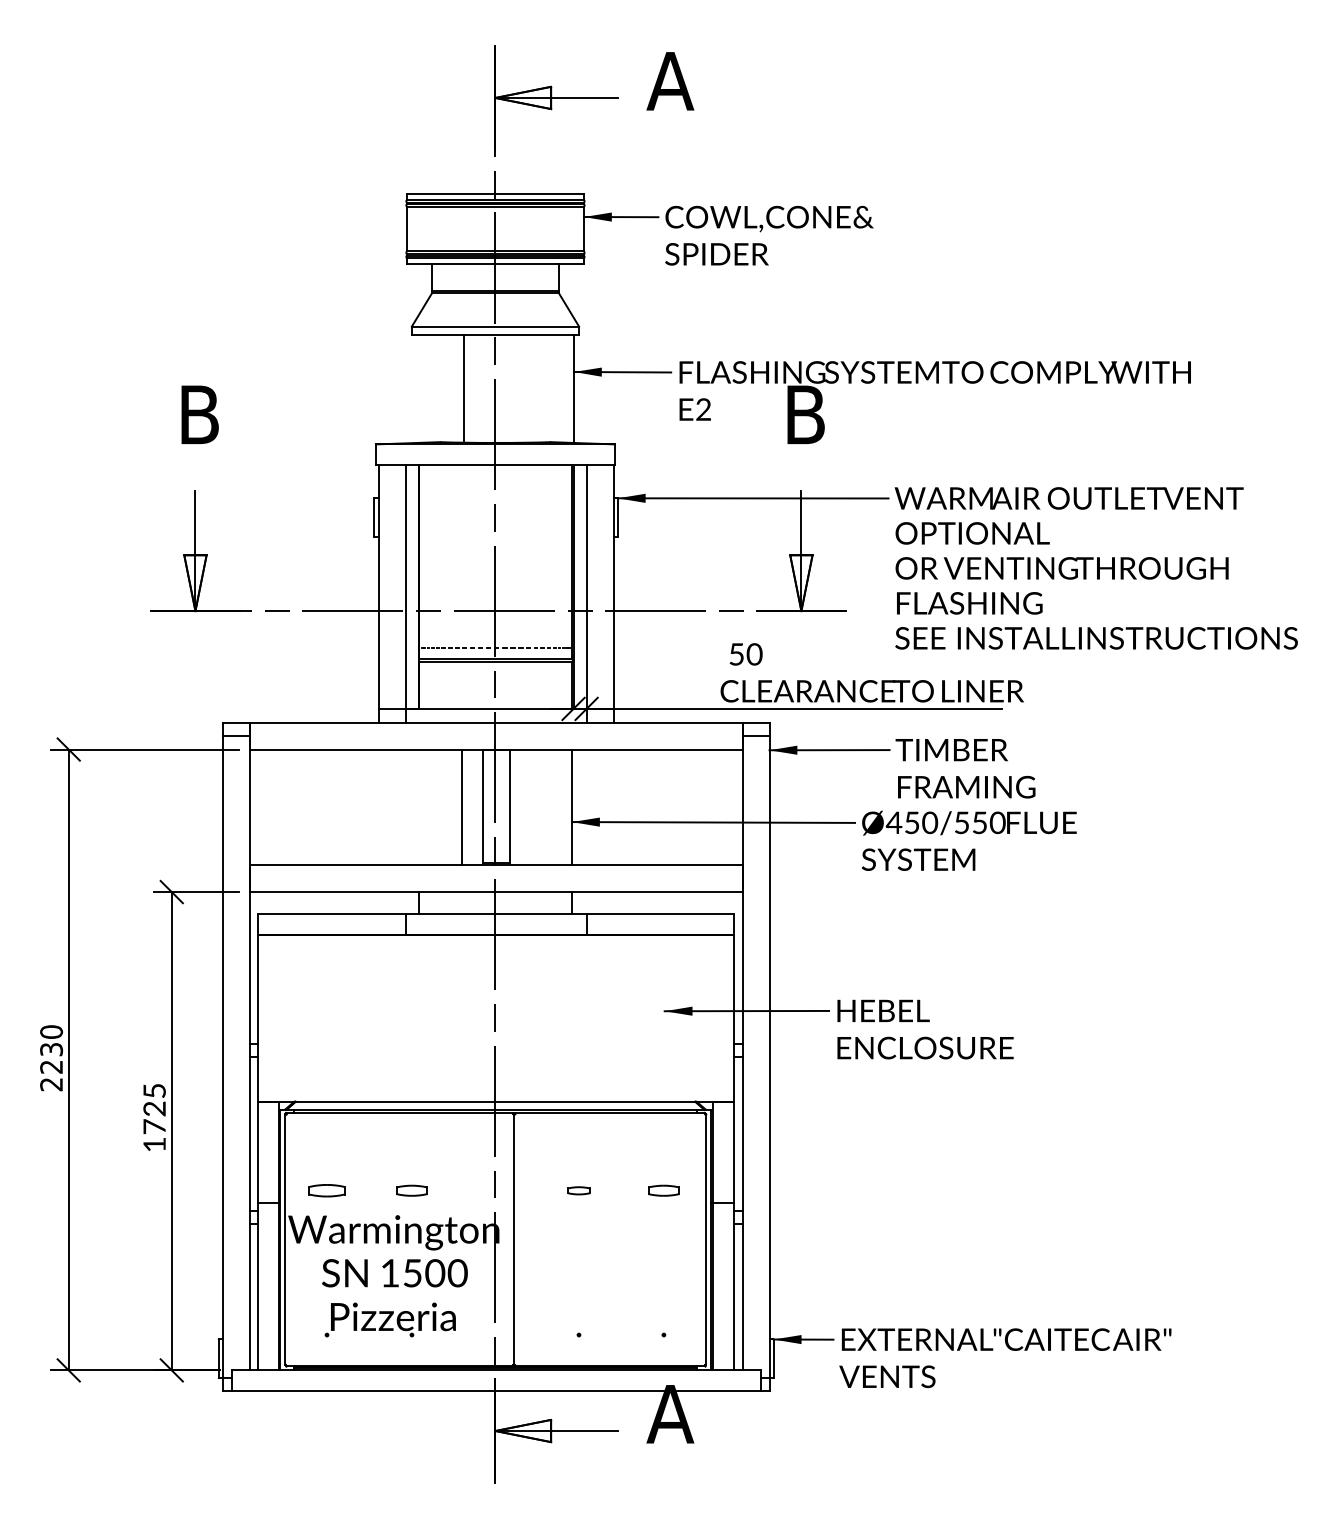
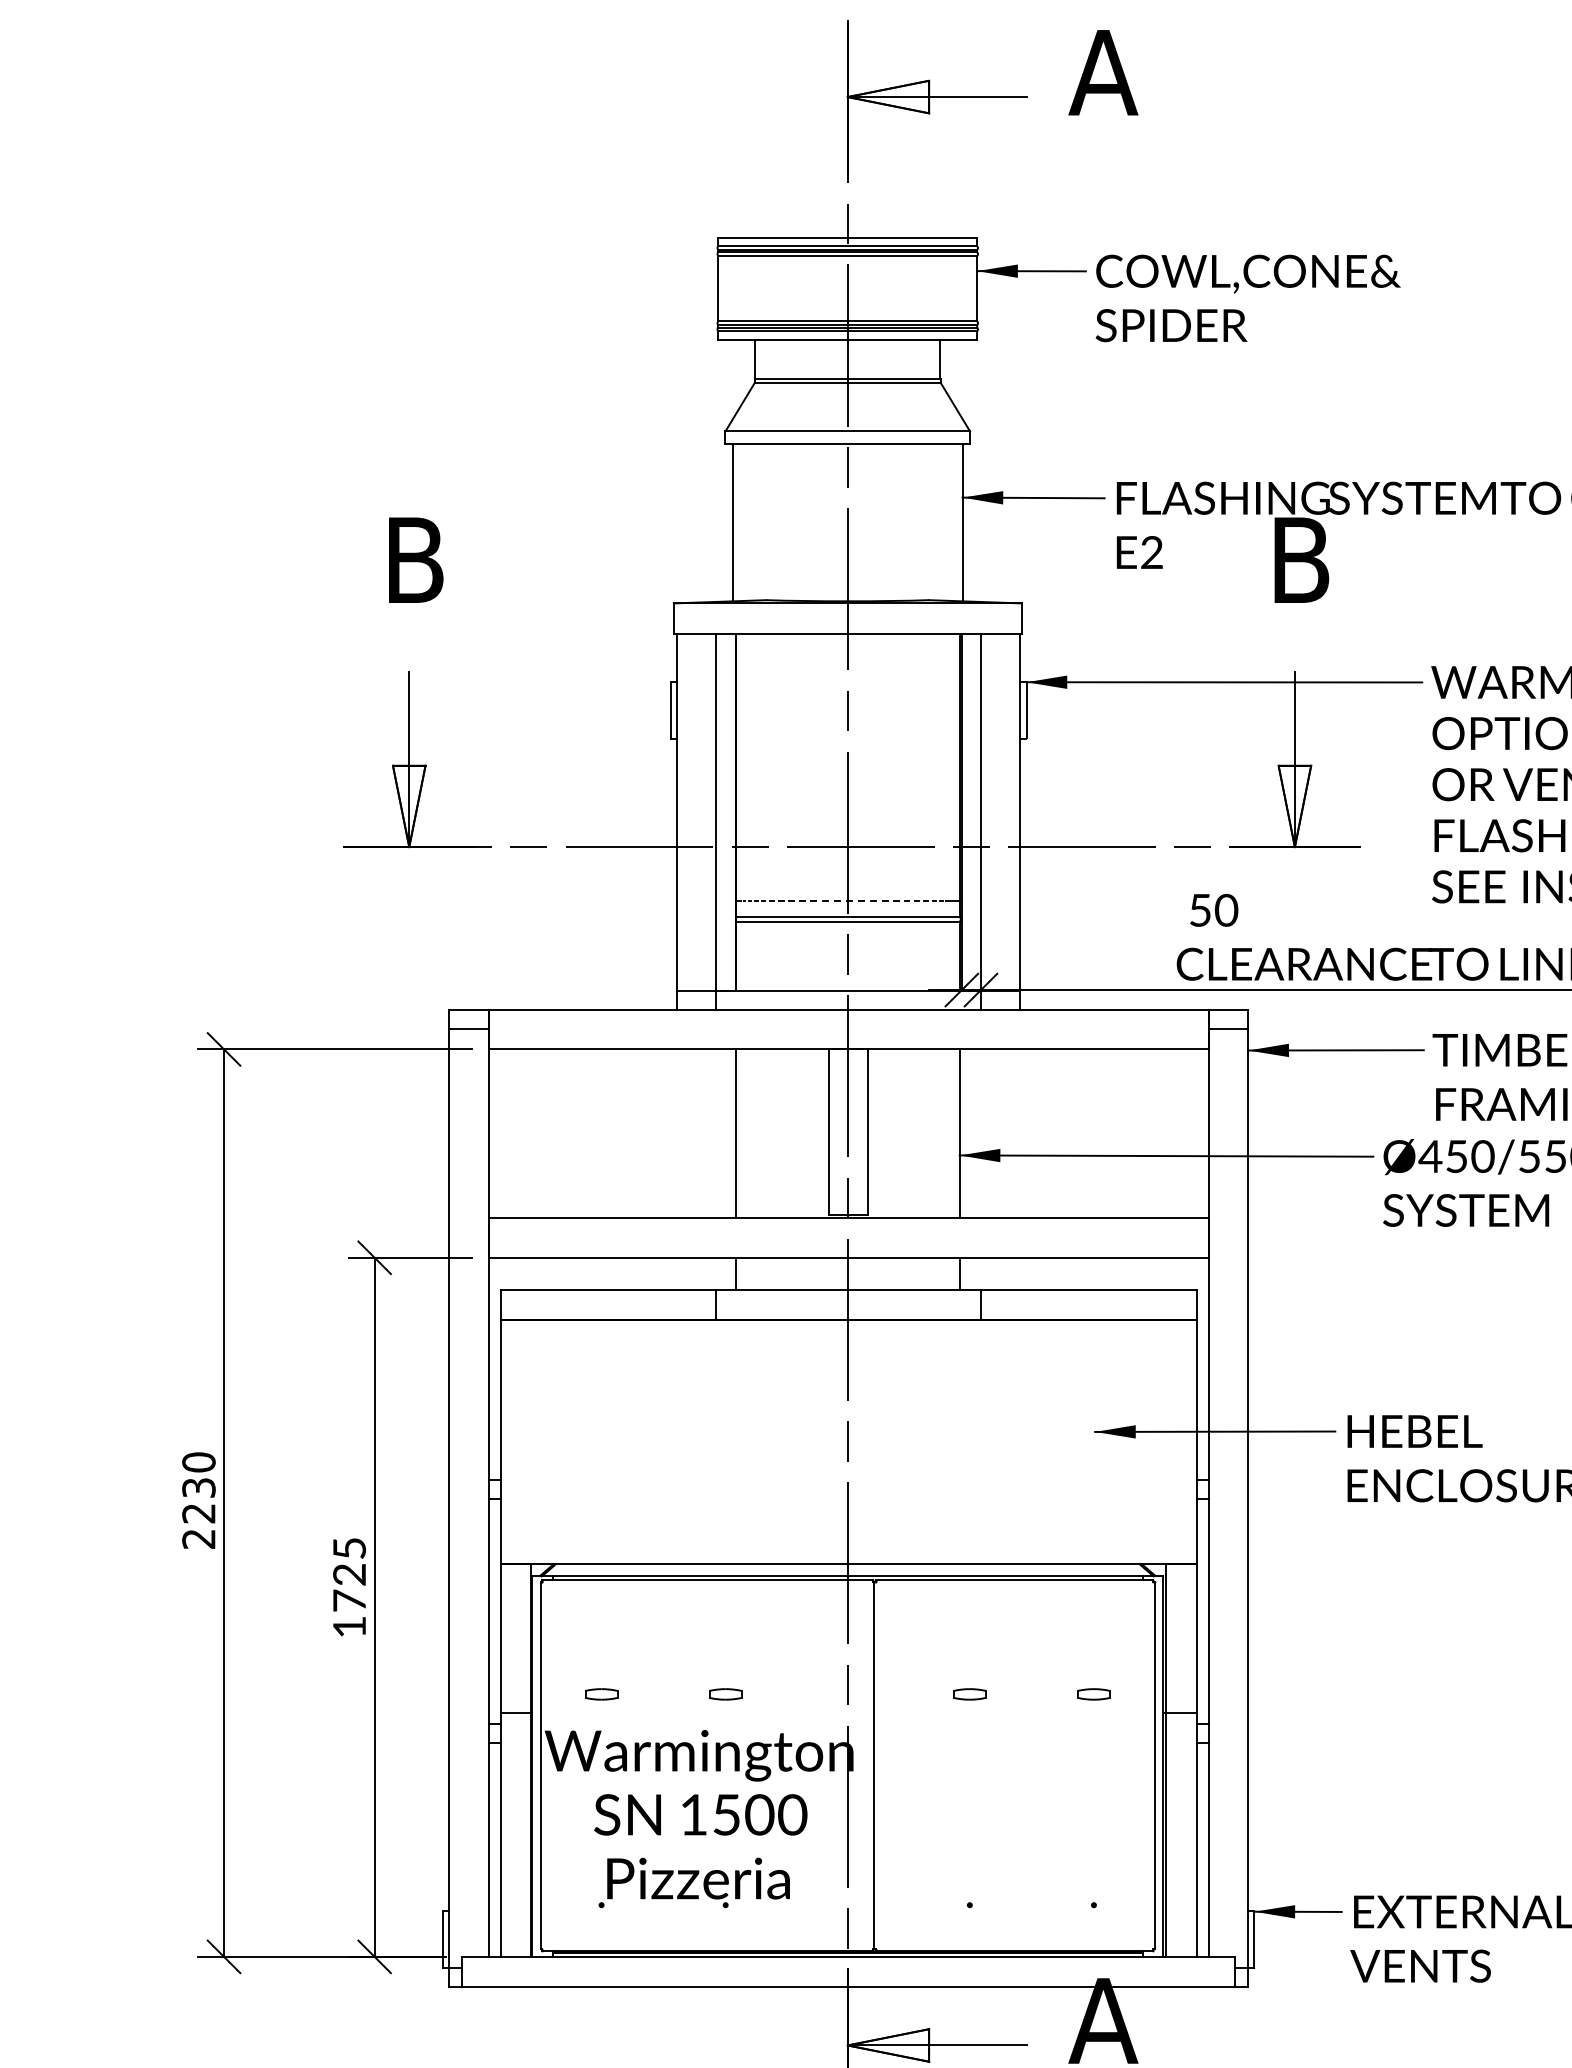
line: (463, 388) -> (732, 521), moved
line: (461, 807) -> (735, 1134), moved
part: (326, 1190) -> (600, 1693), size x0.62
part: (411, 1190) -> (725, 1693), size x0.71
part: (663, 1190) -> (1093, 1693), size x0.71

